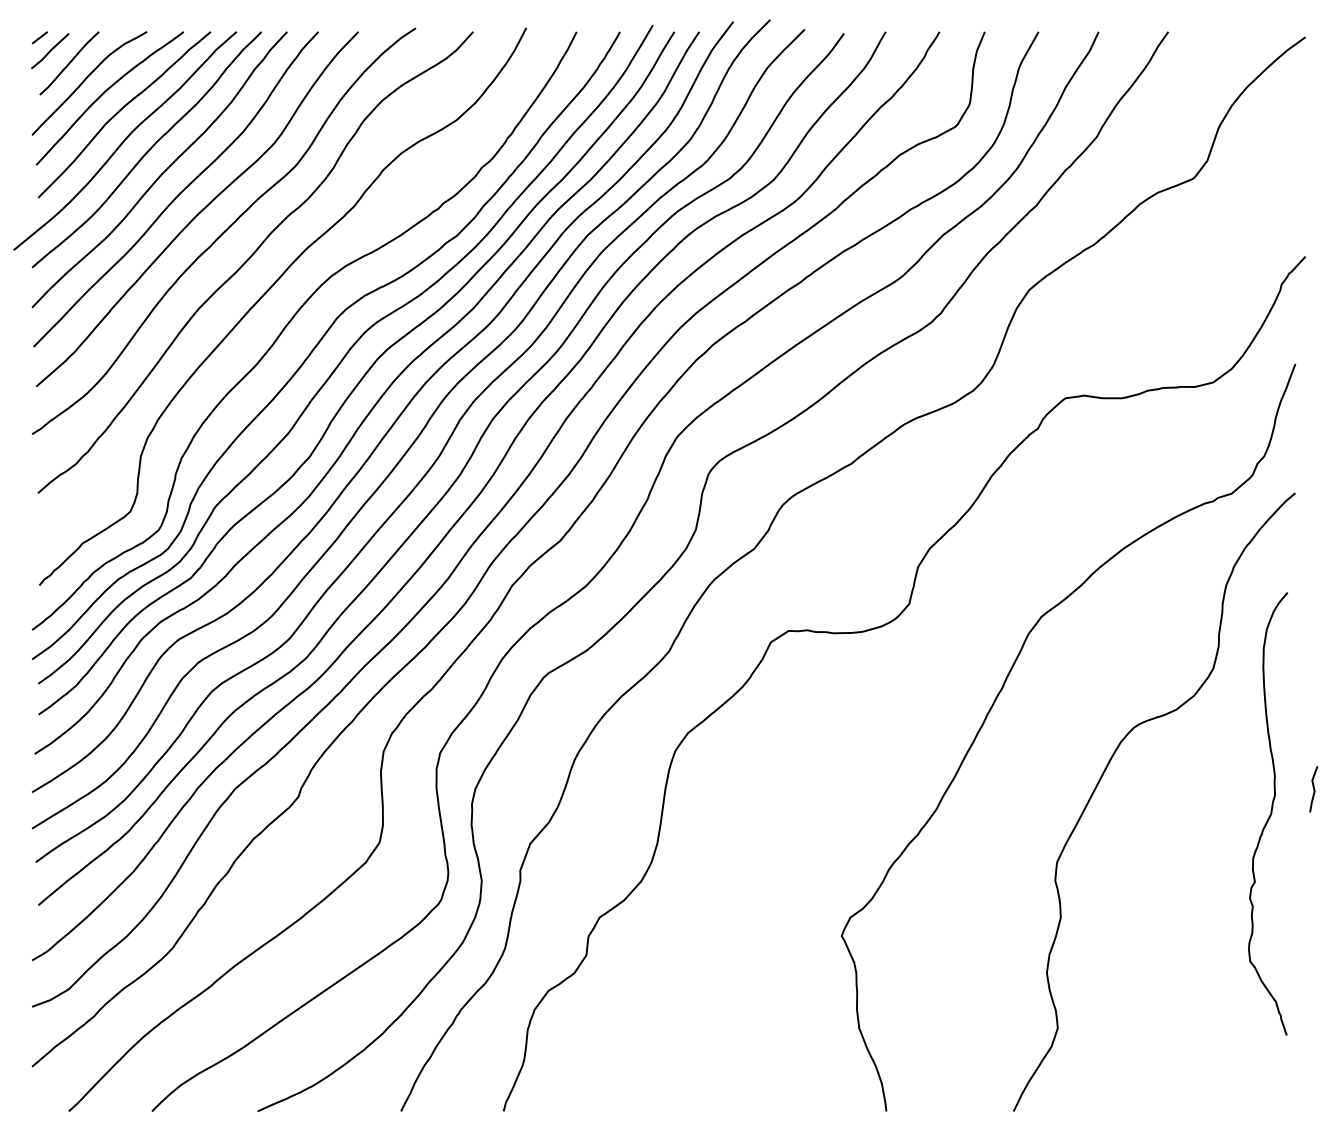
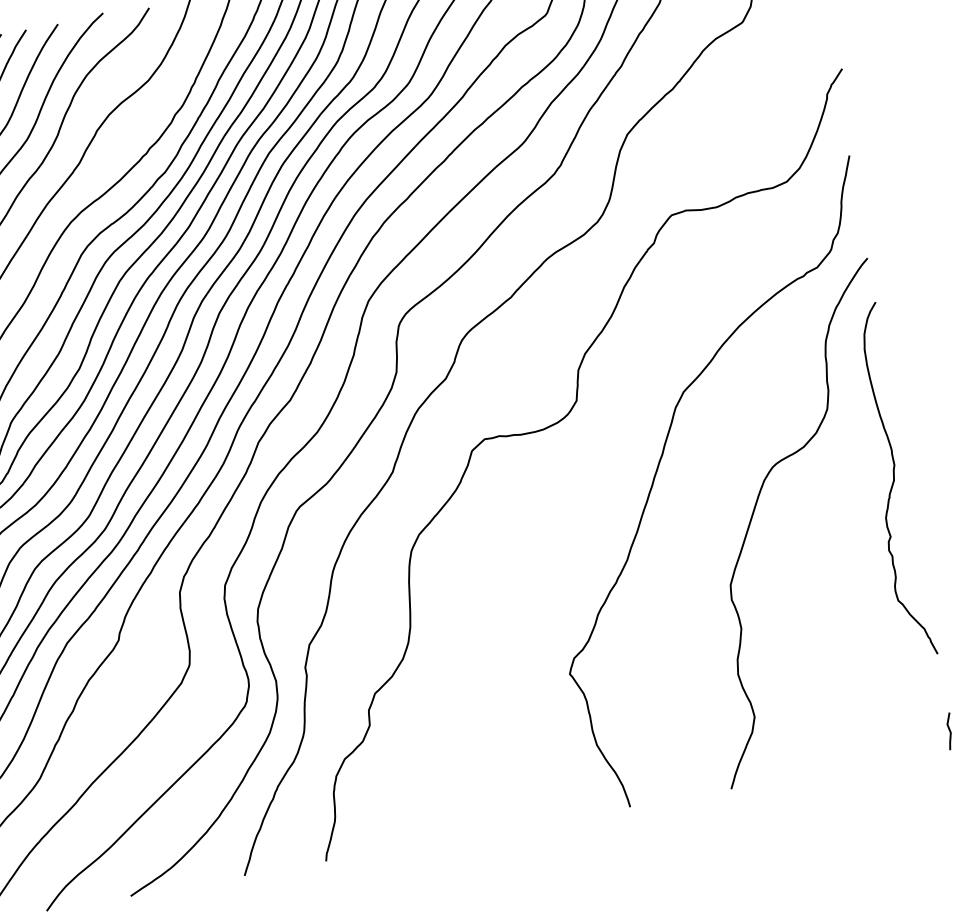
line: (1313, 789) -> (949, 731), moved
curve: (1270, 813) -> (893, 480), moved

